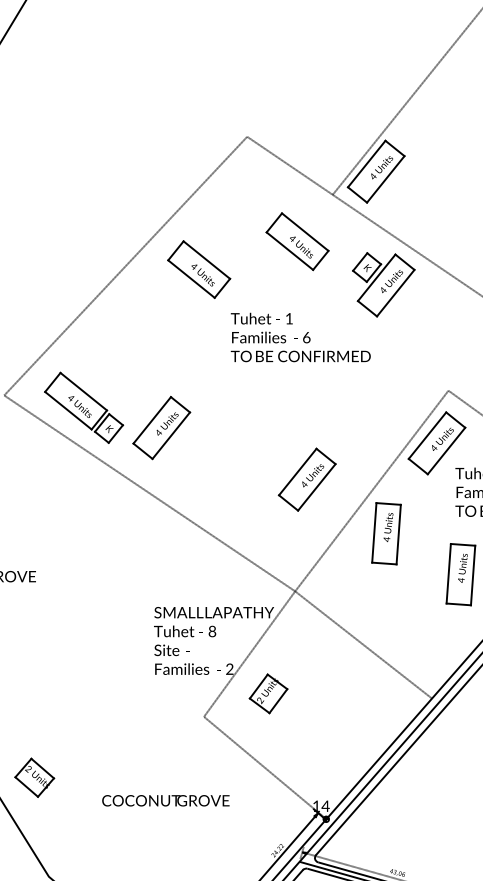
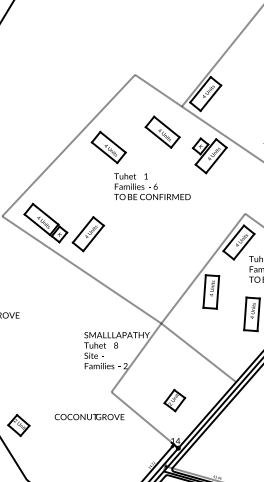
text: (300, 337) -> (152, 186), moved
part: (306, 479) -> (167, 262), removed
part: (268, 693) -> (174, 400), moved
text: (165, 801) -> (89, 417), moved

